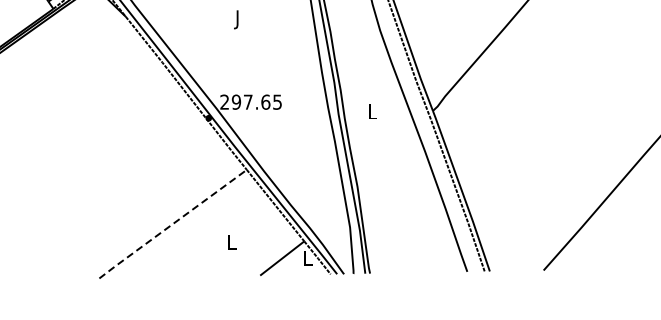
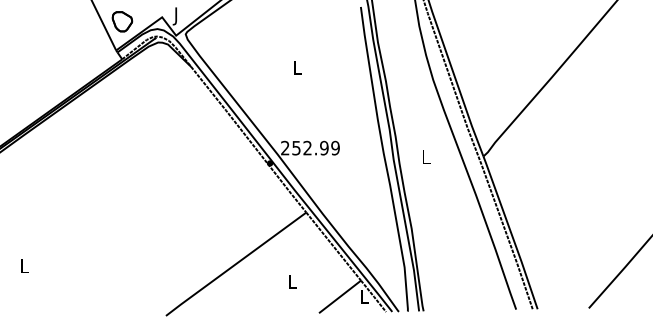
text: (237, 19) -> (297, 69), J -> L
text: (256, 101) -> (315, 147), 297.65 -> 252.99
line: (172, 224) -> (235, 264), dashed -> solid

